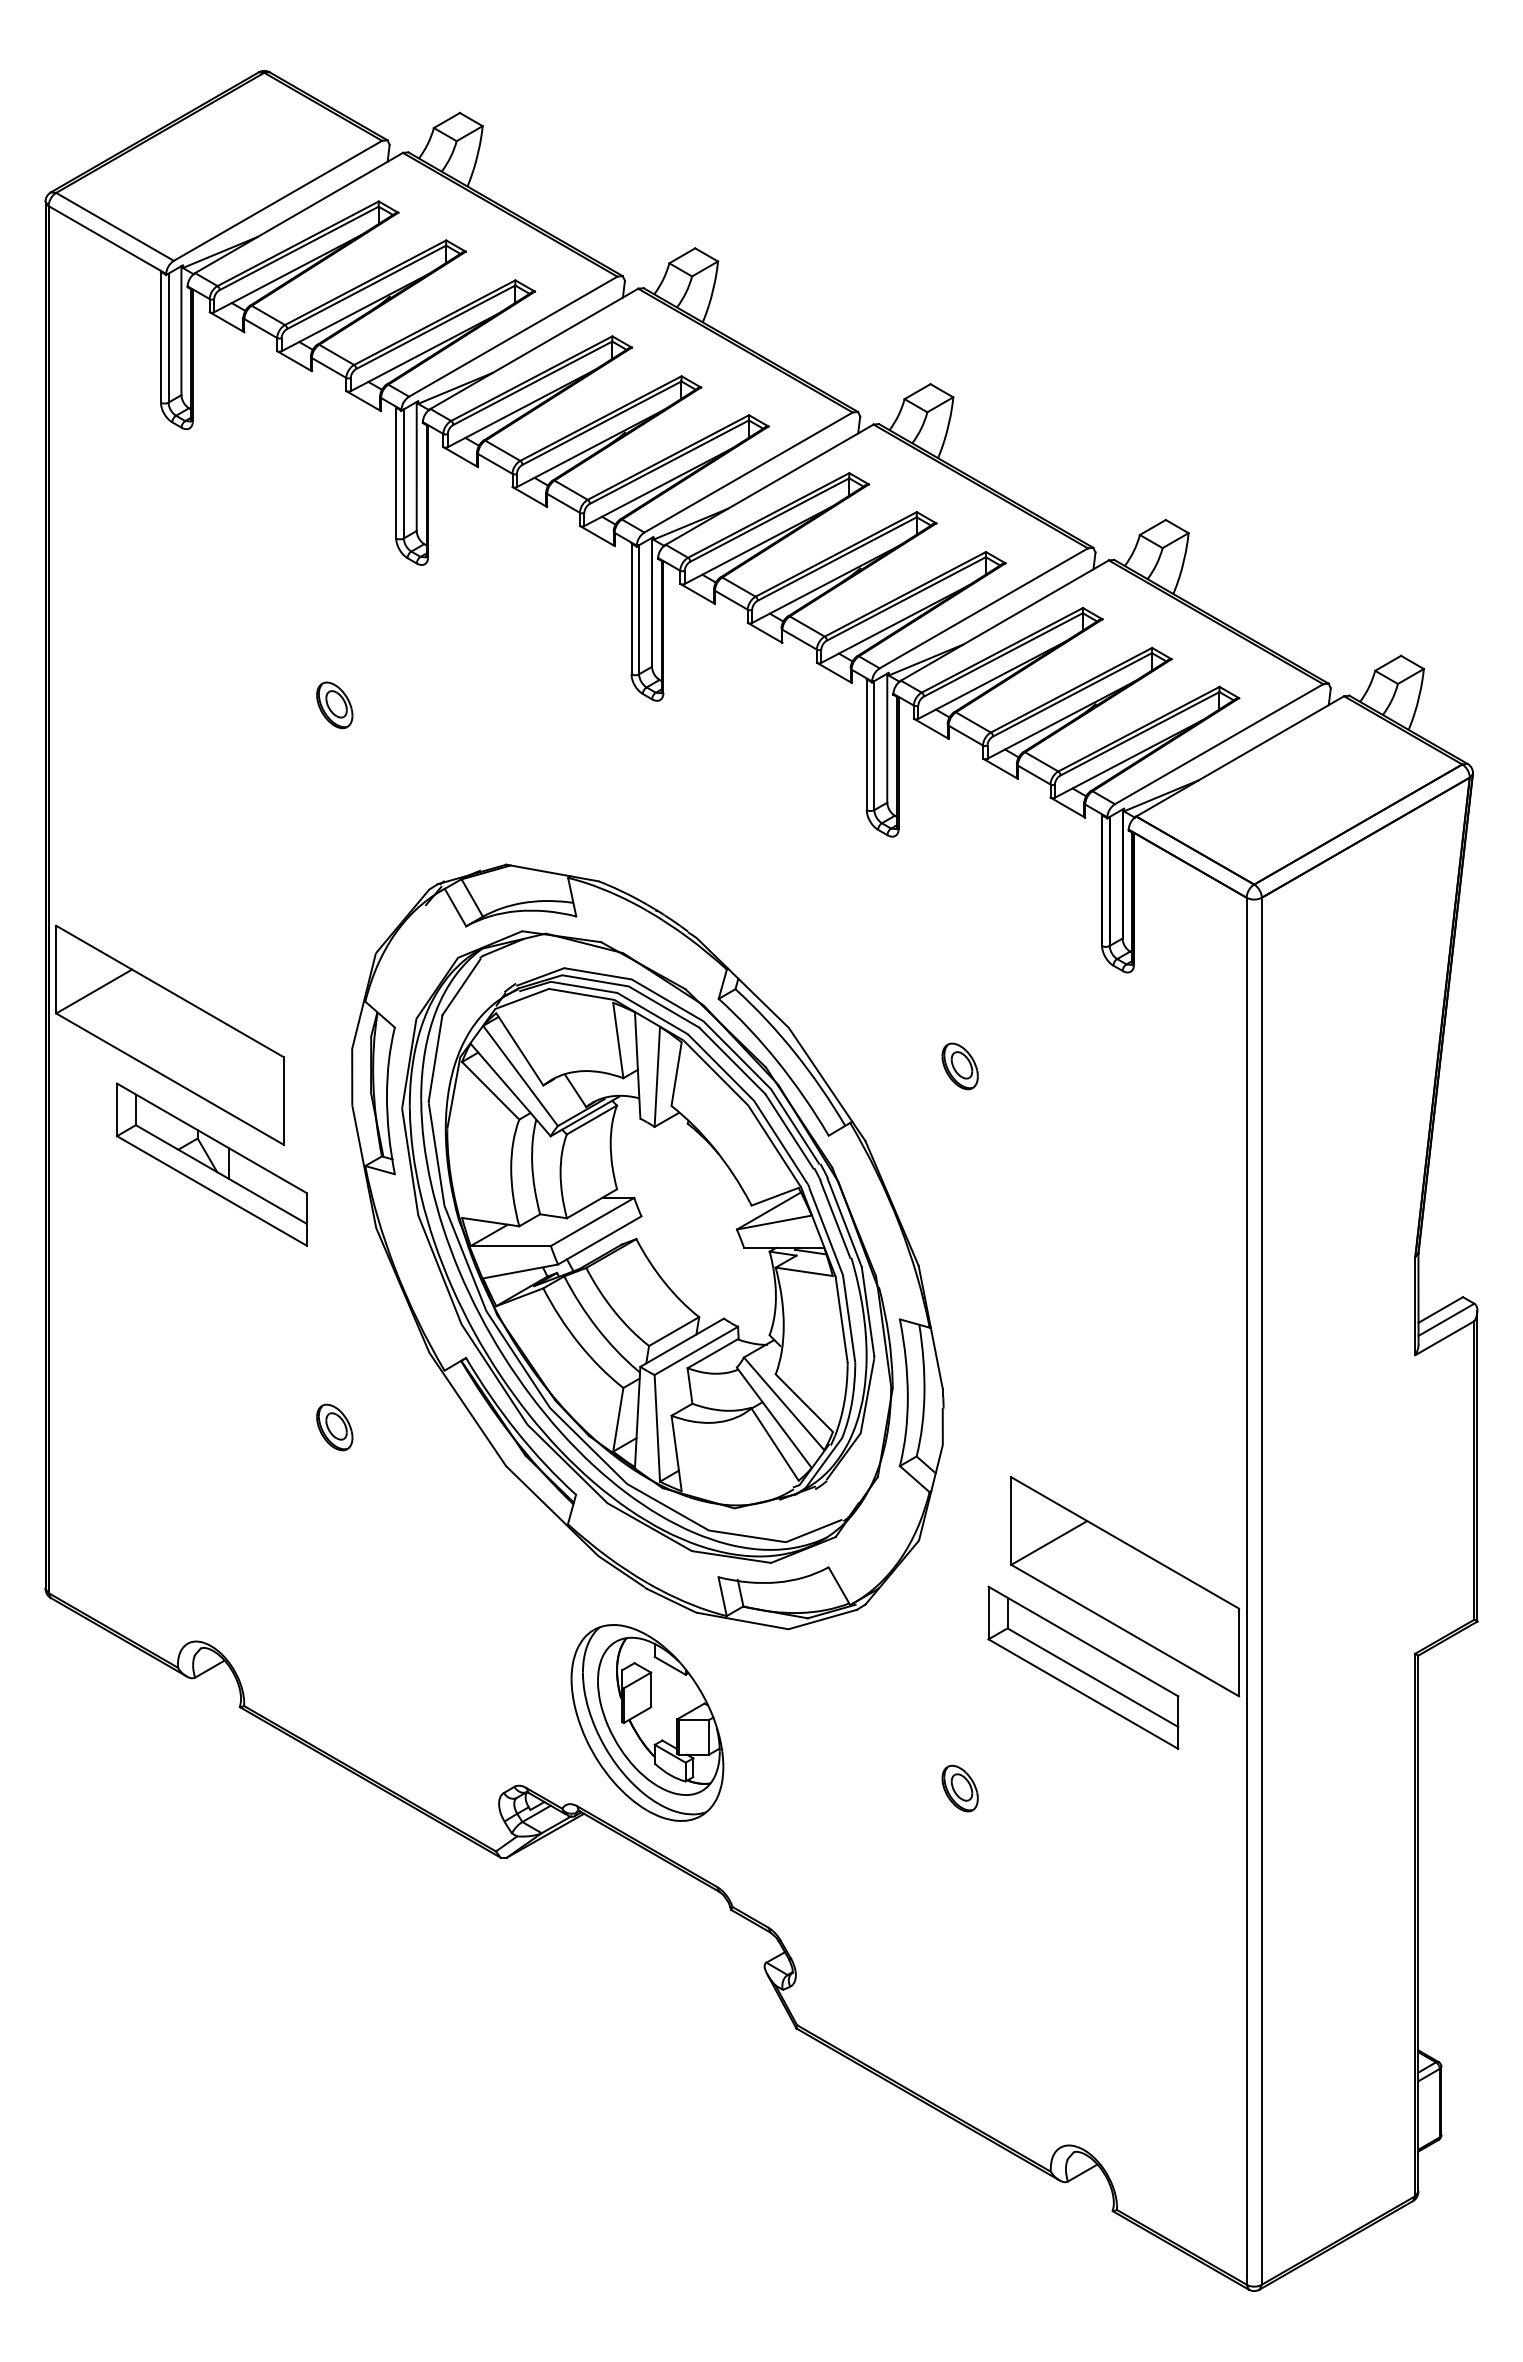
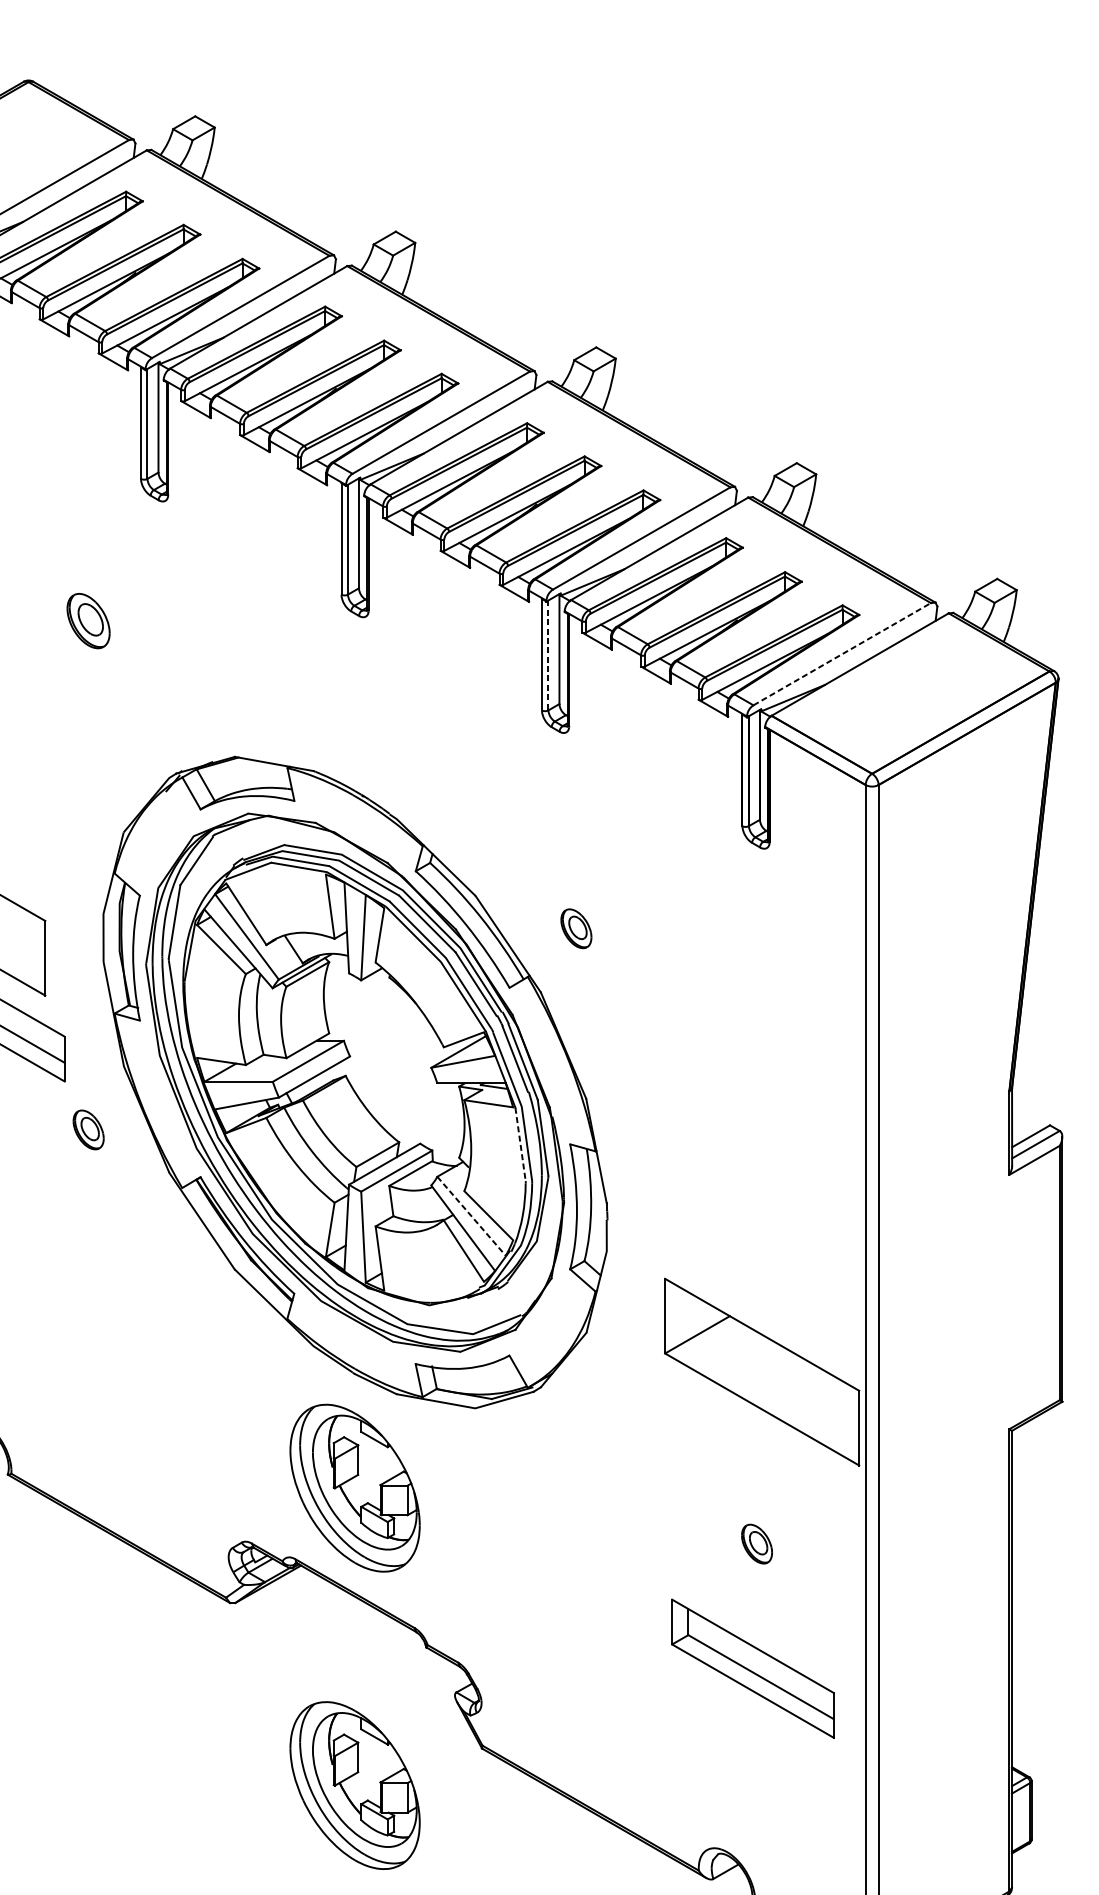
part: (334, 705) -> (88, 621), size x1.4
line: (1219, 743) -> (842, 653), solid -> dashed
line: (874, 745) -> (548, 655), solid -> dashed
part: (959, 1066) -> (575, 928), moved
line: (841, 1320) -> (520, 1145), solid -> dashed
line: (784, 1404) -> (471, 1216), solid -> dashed
part: (334, 1427) -> (88, 1129), moved
part: (1083, 1667) -> (753, 1668), moved
part: (959, 1788) -> (756, 1544), moved
part: (647, 2071) -> (355, 1785), added

